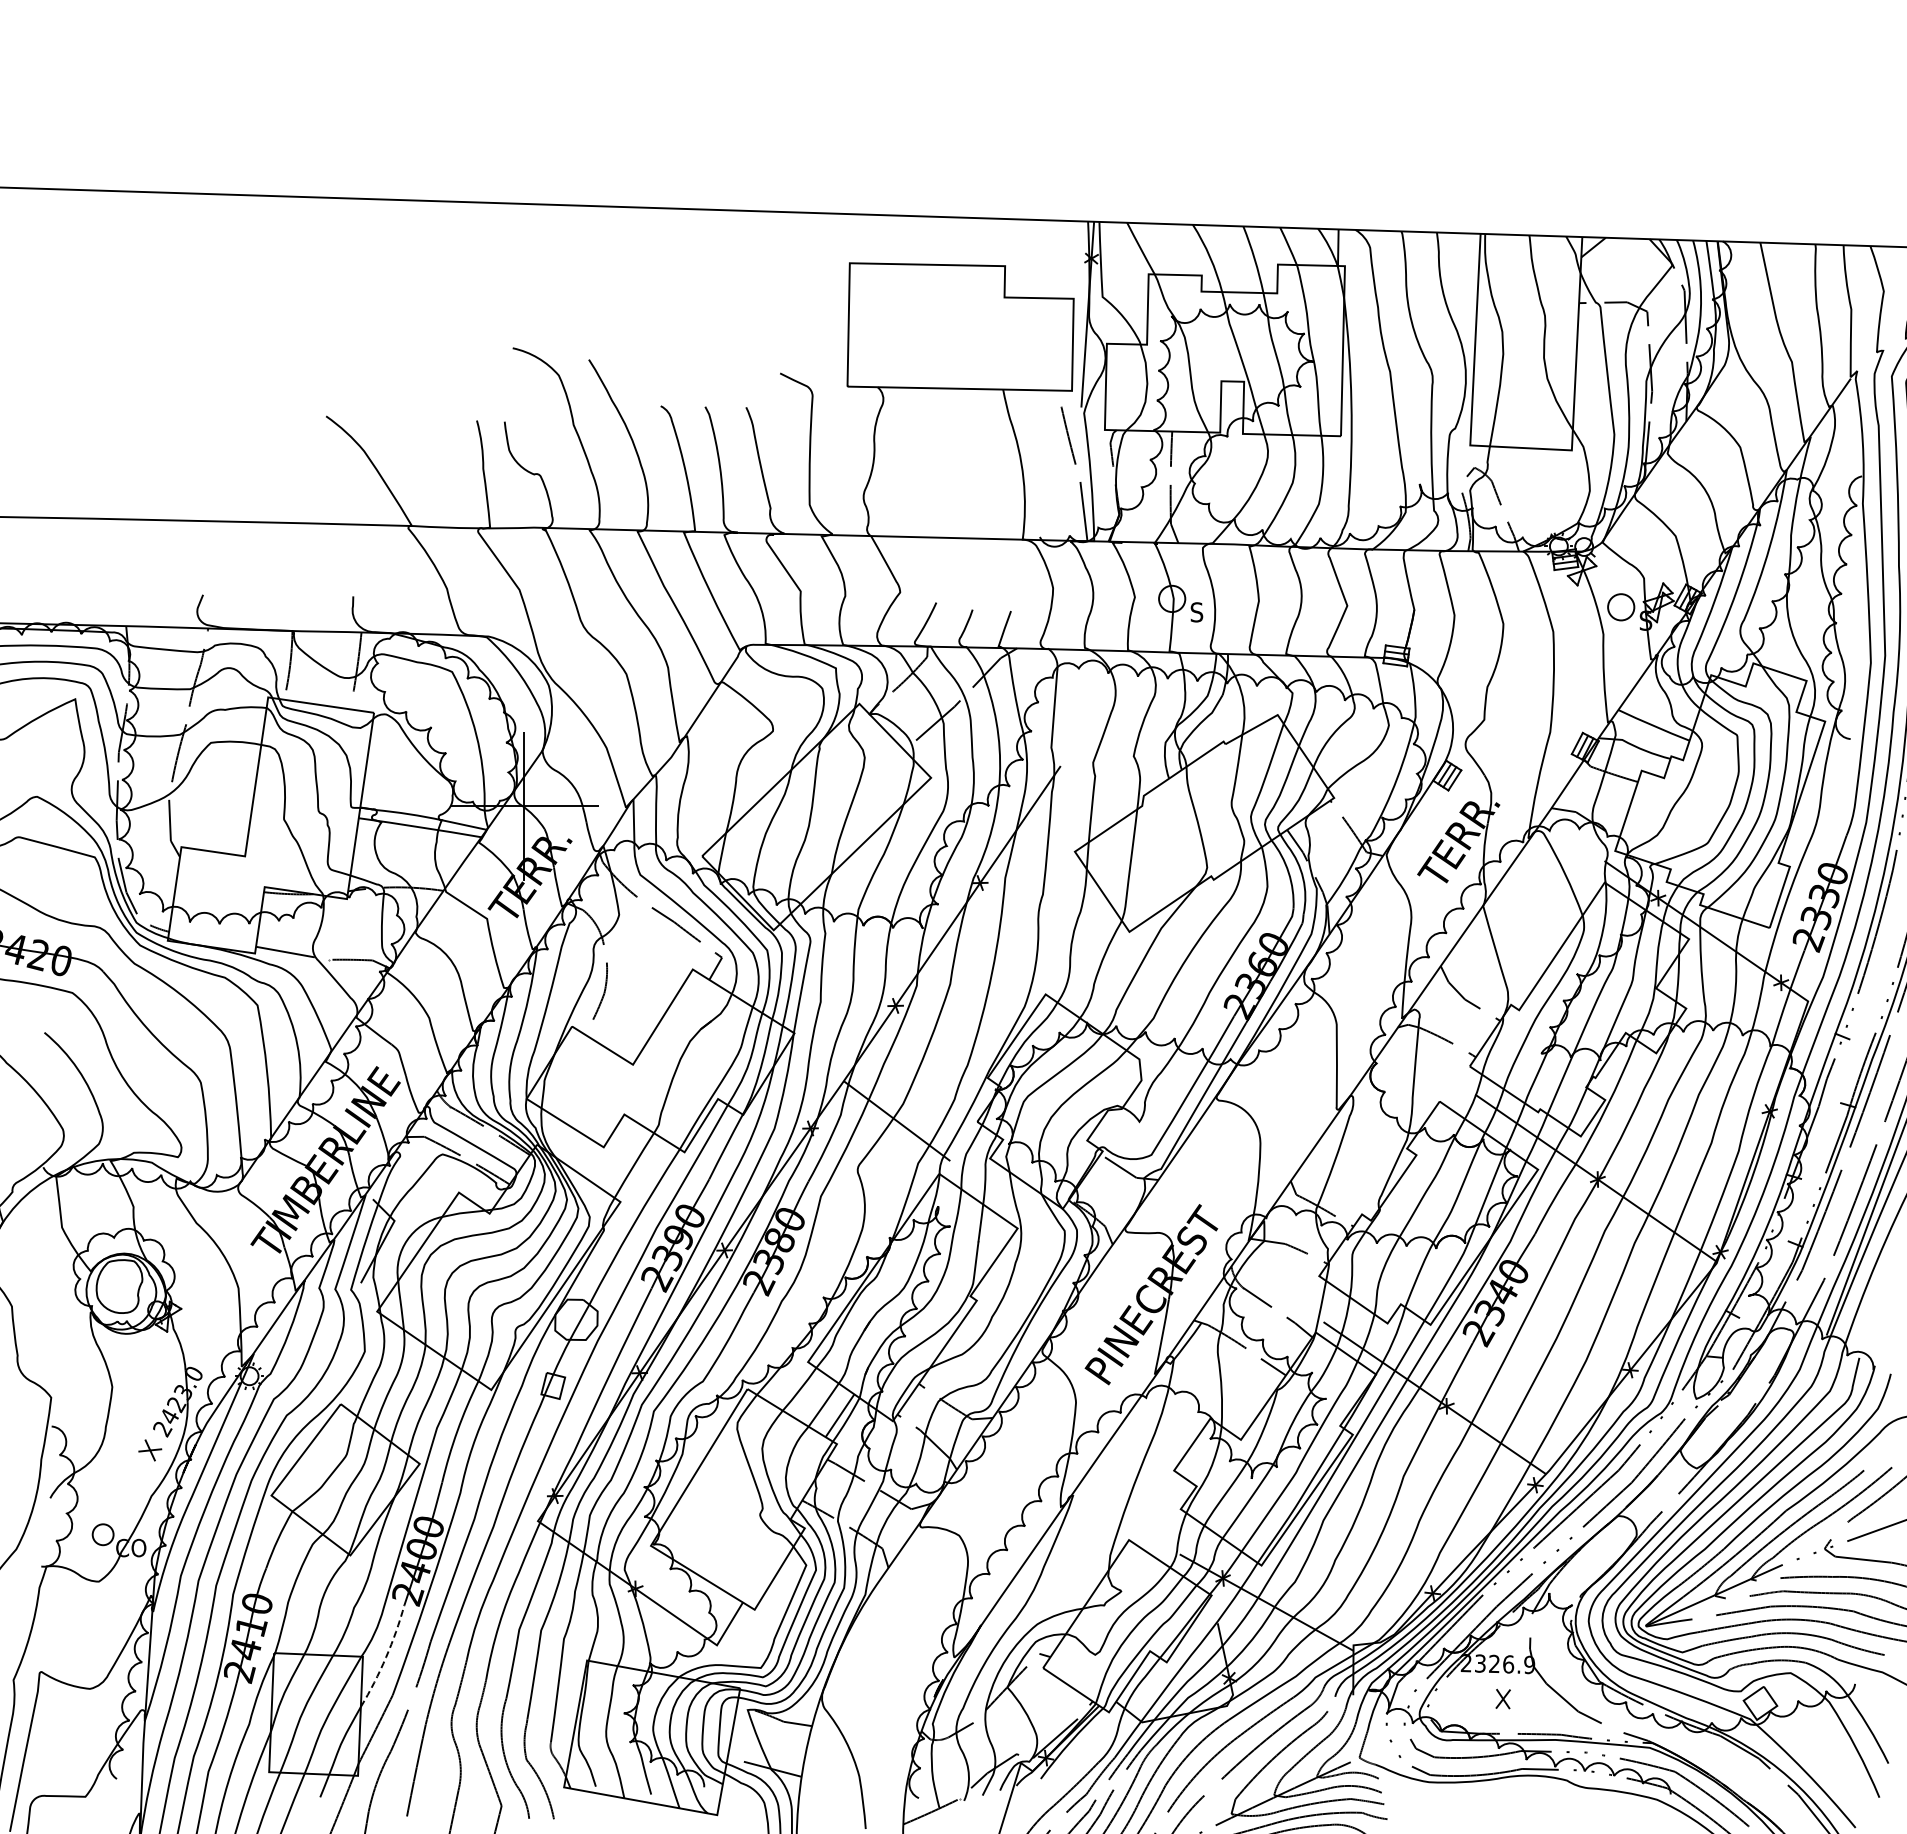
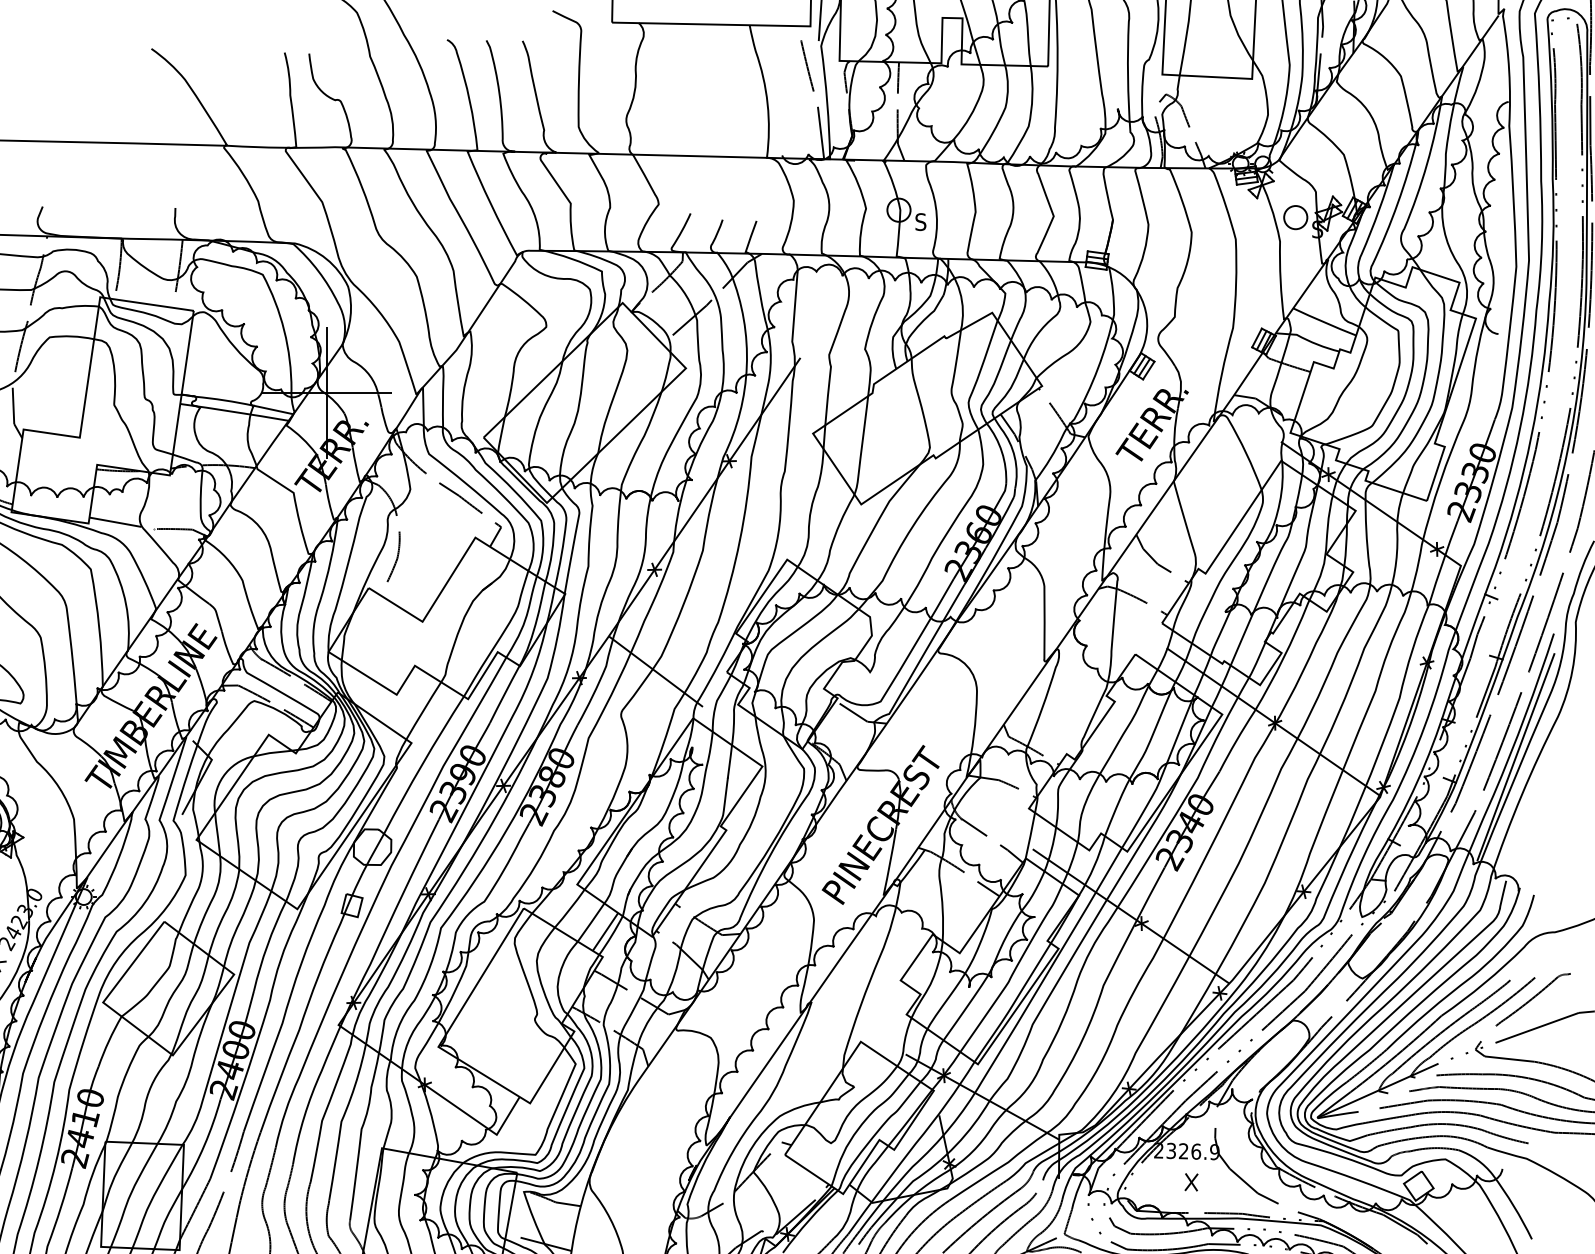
line: (386, 1657) -> (204, 1145), dashed -> solid

